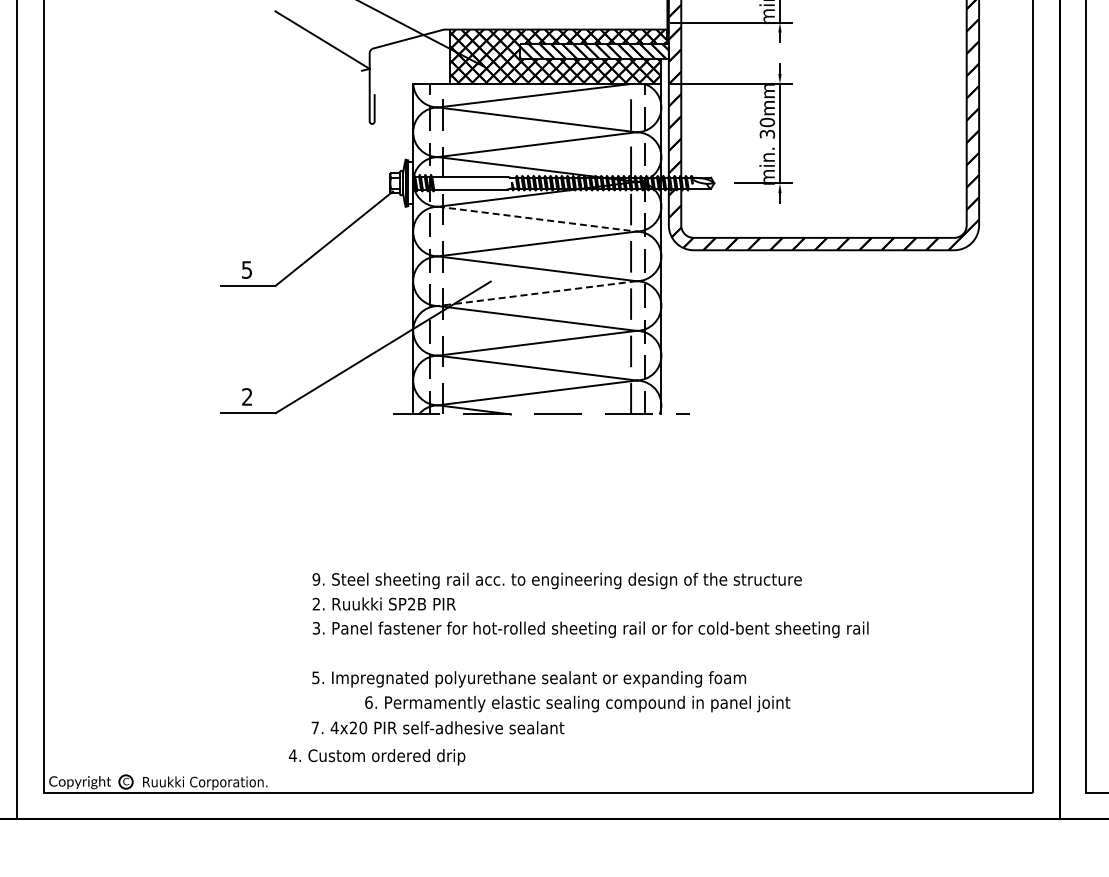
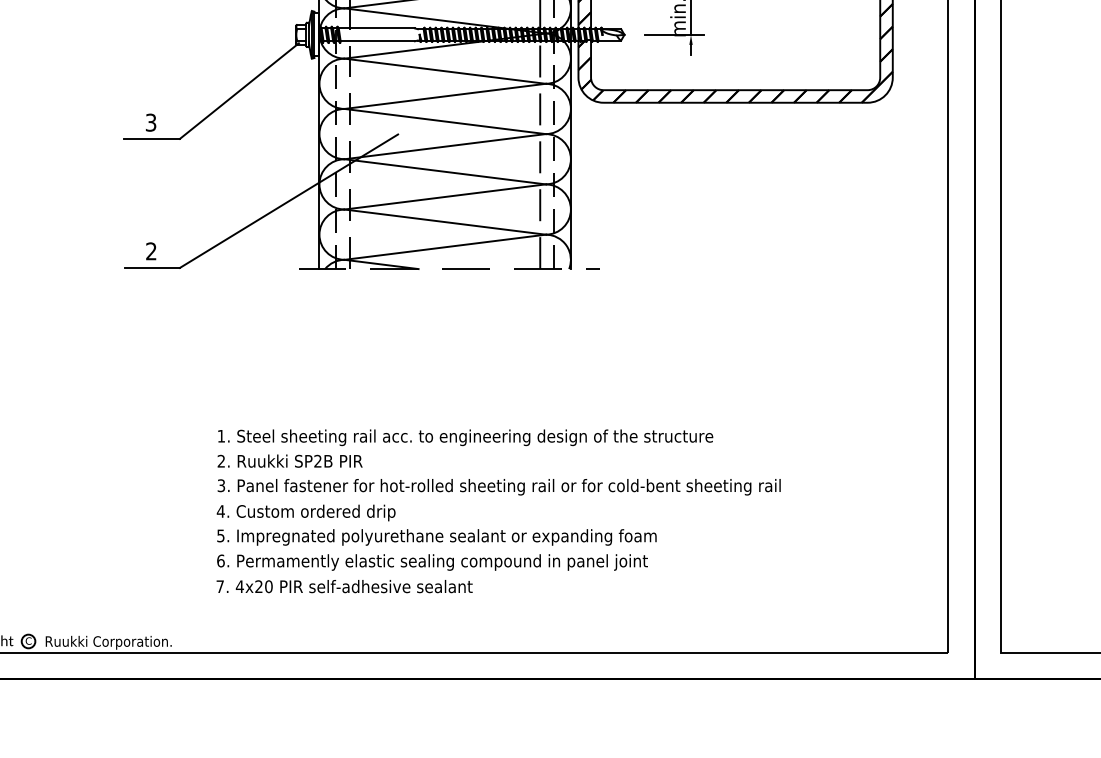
line: (537, 219) -> (445, 71), dashed -> solid
text: (247, 269) -> (151, 122), 5 -> 3
line: (536, 293) -> (444, 146), dashed -> solid
text: (316, 579) -> (221, 436), 9. -> 1.
text: (577, 703) -> (432, 561), moved
text: (376, 757) -> (305, 513), moved

